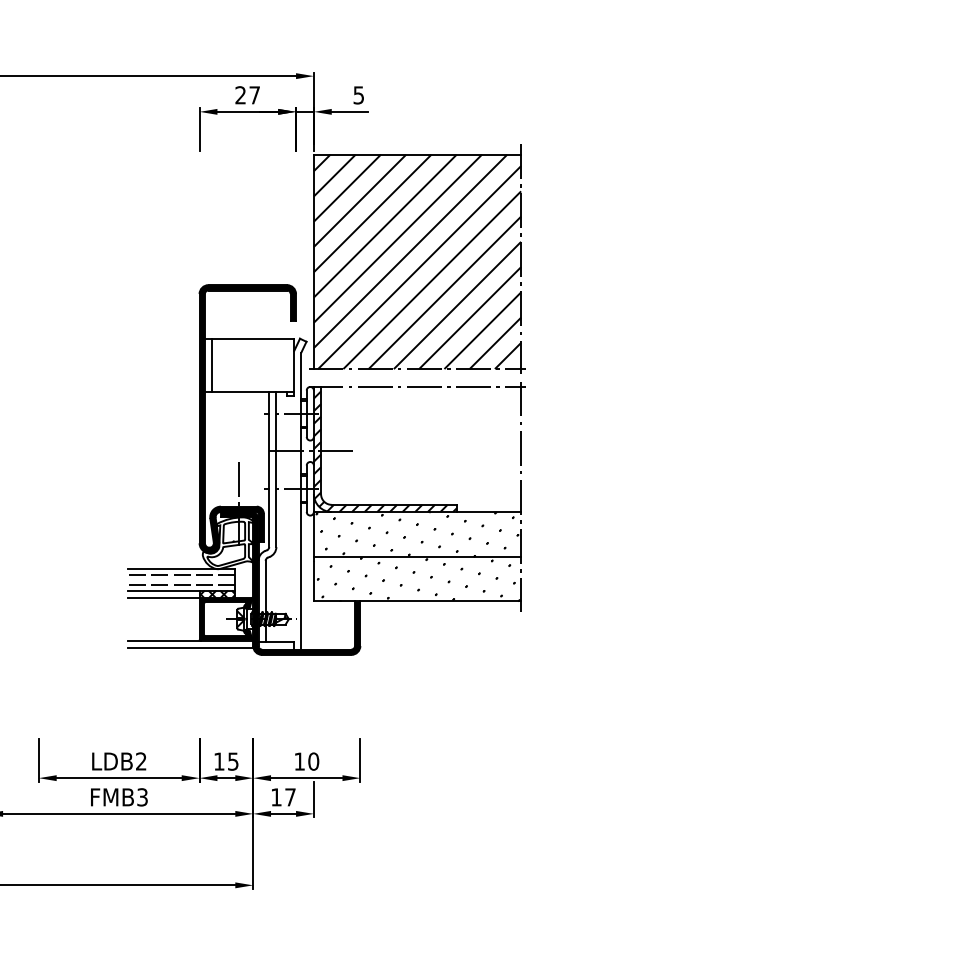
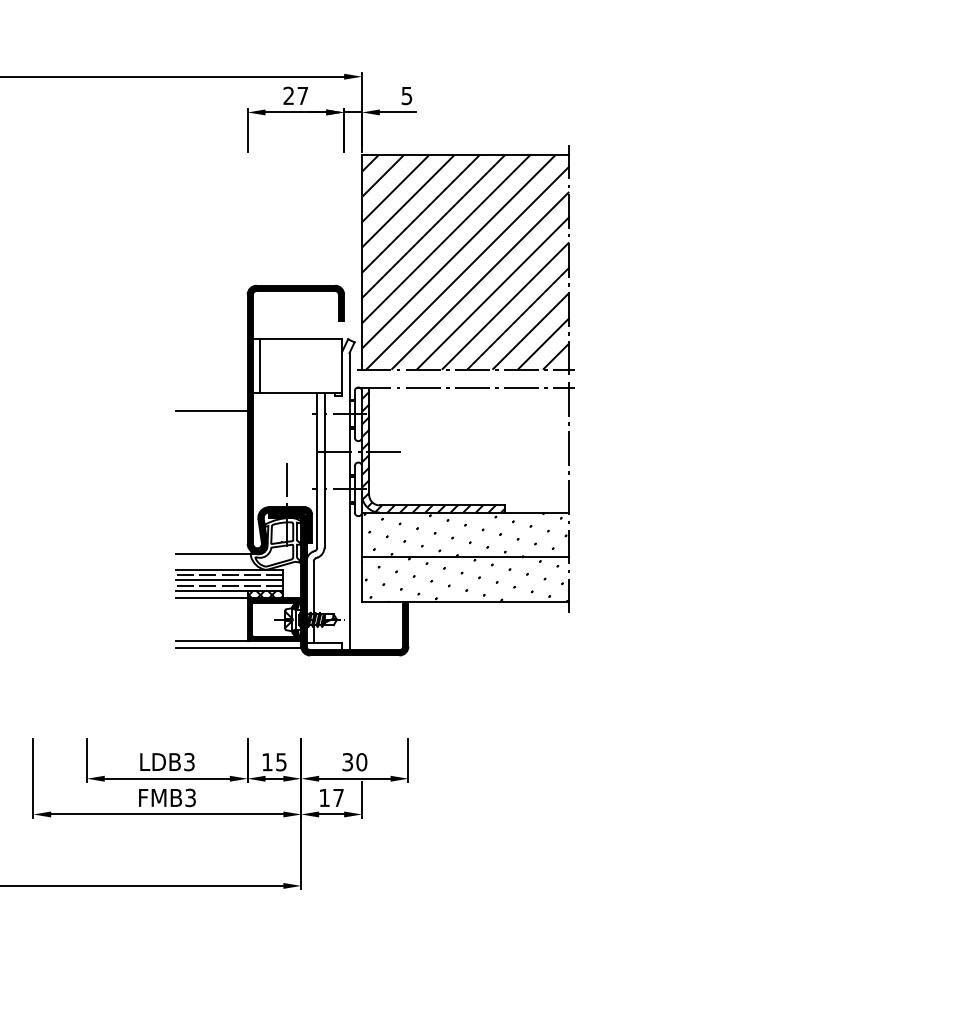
line: (163, 409) -> (211, 410), added
line: (168, 552) -> (216, 553), added
line: (181, 579) -> (229, 580), added
text: (141, 761) -> (189, 762), LDB2 -> LDB3
text: (299, 761) -> (347, 762), 10 -> 30

